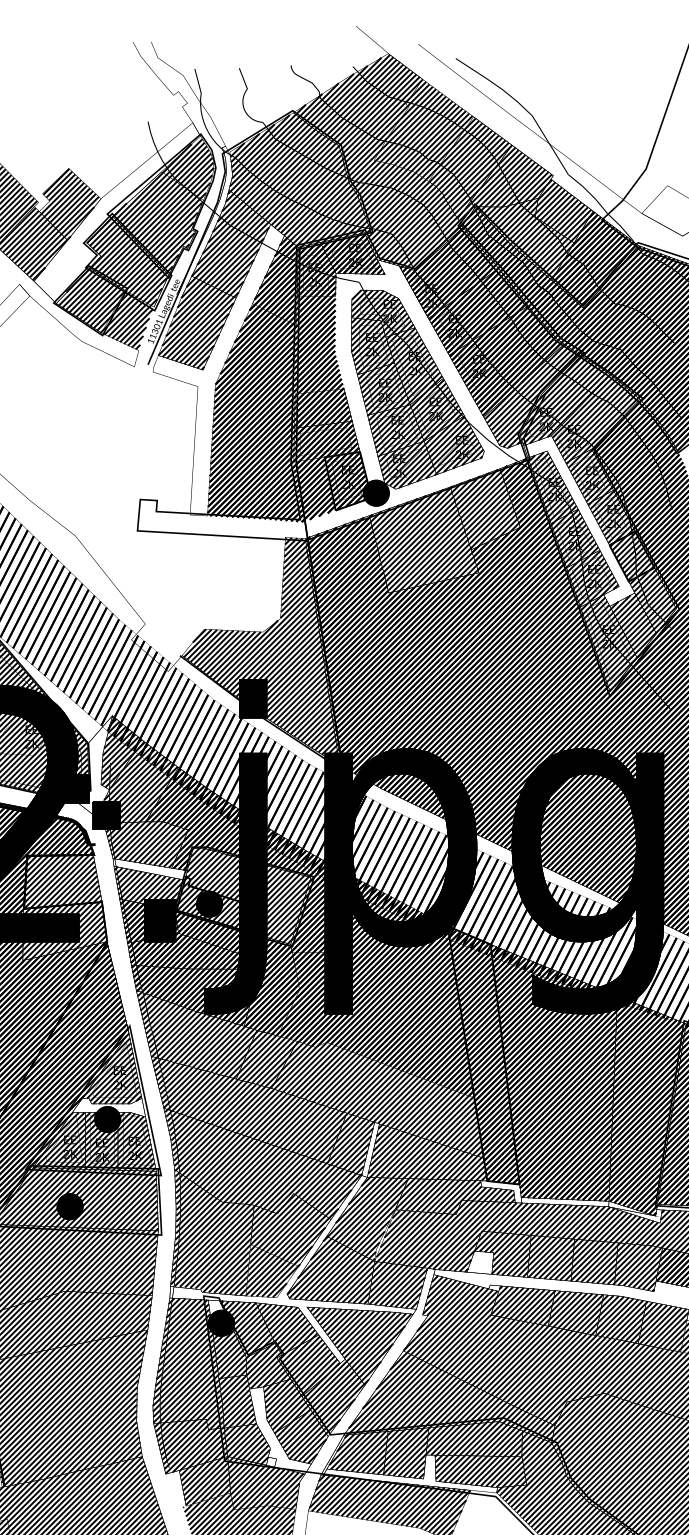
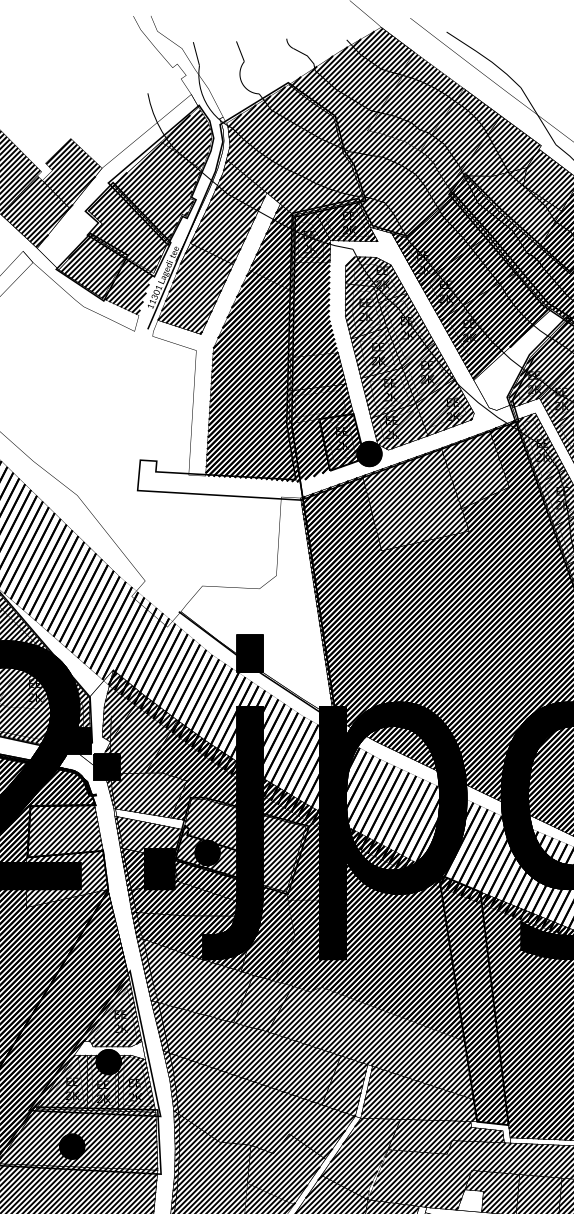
hatch: (531, 396) -> (520, 360), removed
hatch: (261, 650) -> (258, 606), removed

